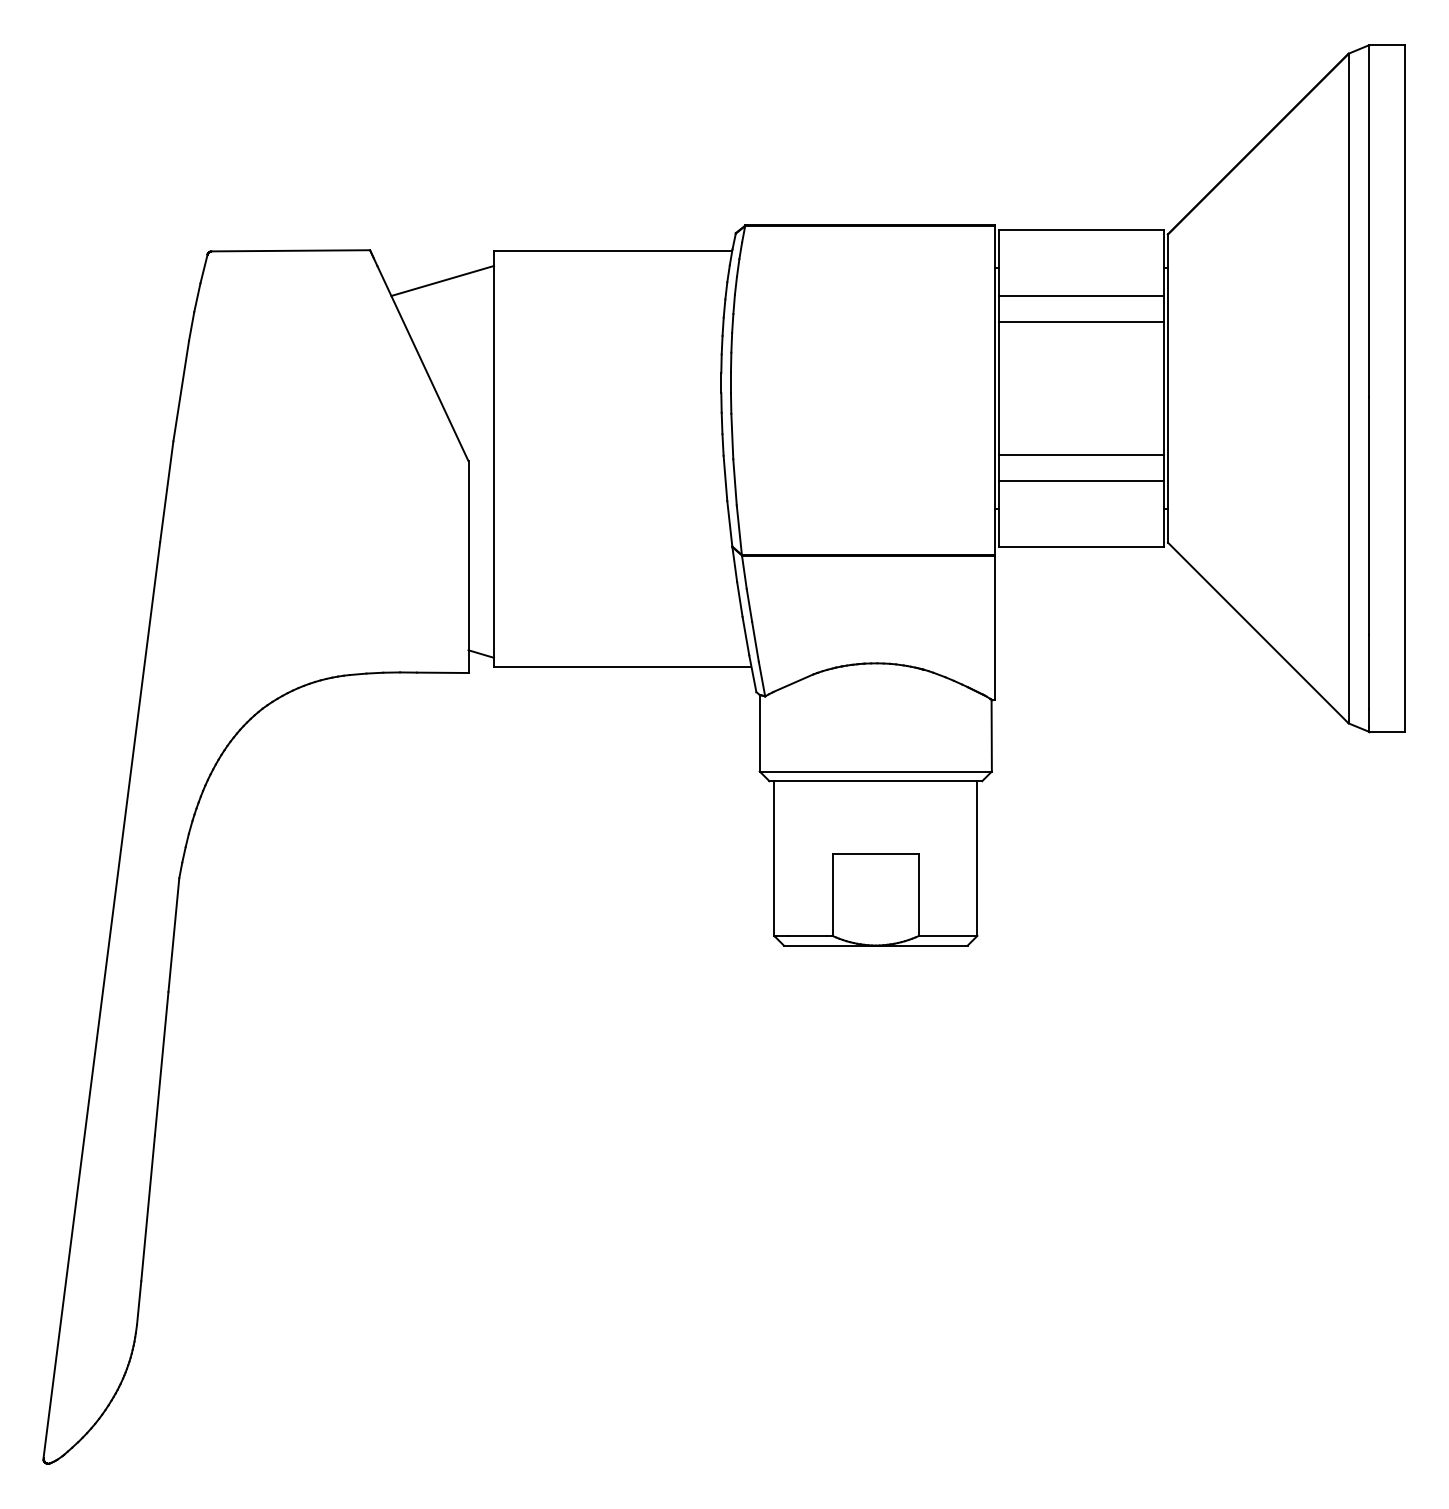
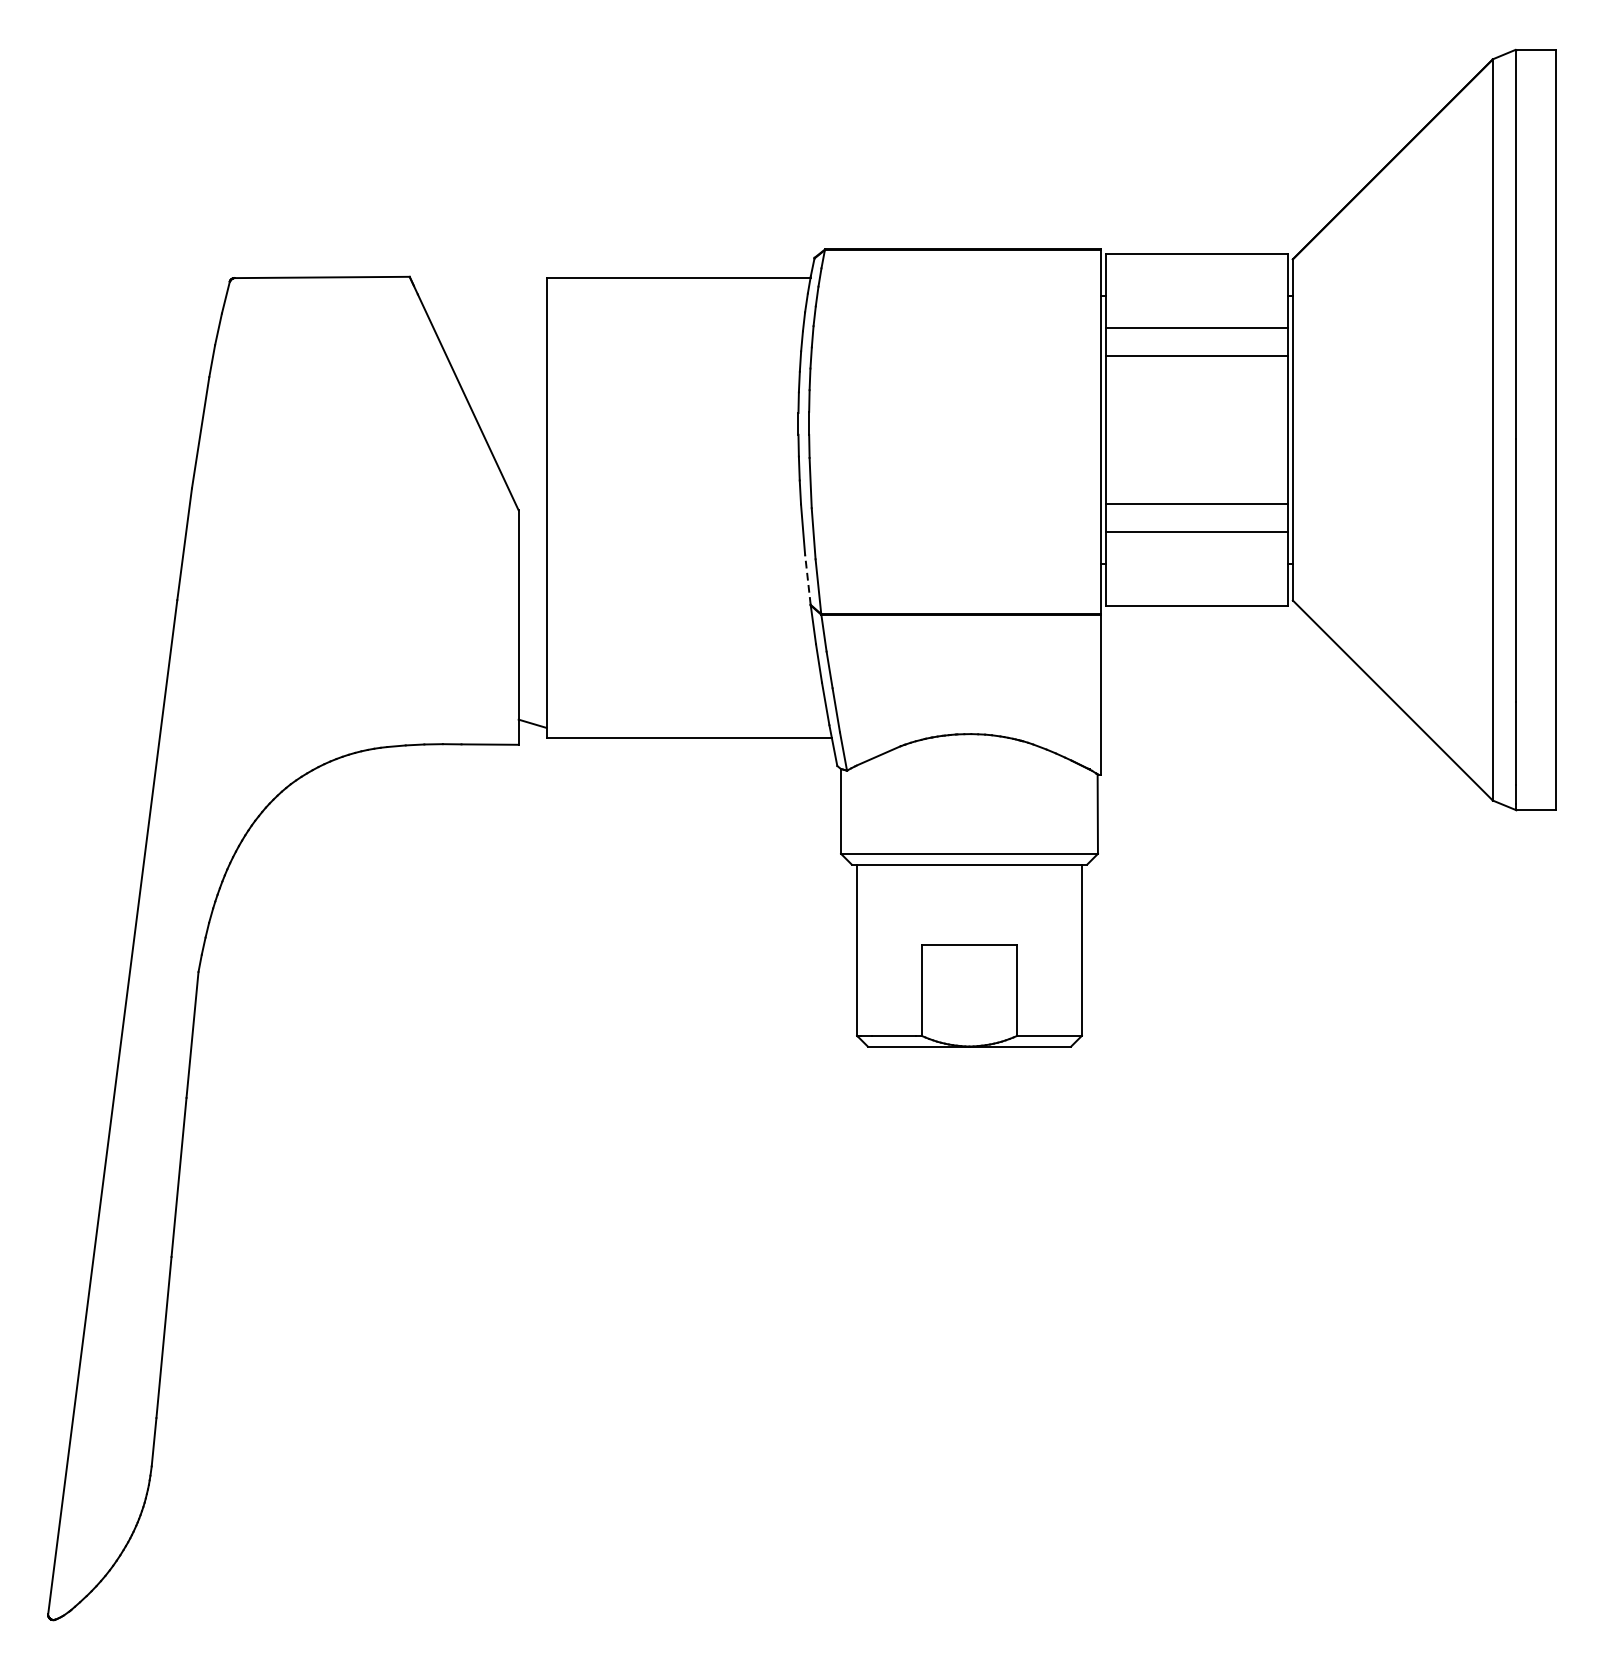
line: (442, 280) -> (489, 310), removed
line: (729, 523) -> (807, 579), solid -> dashed

